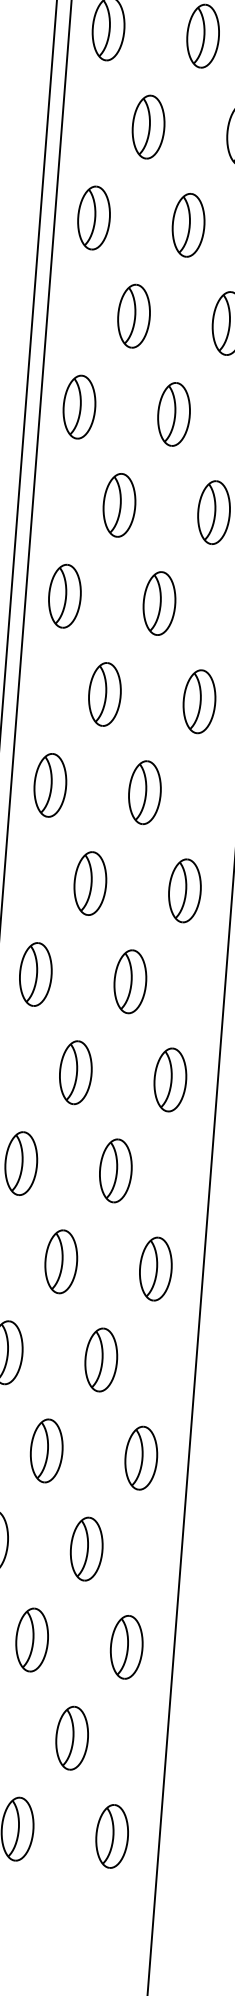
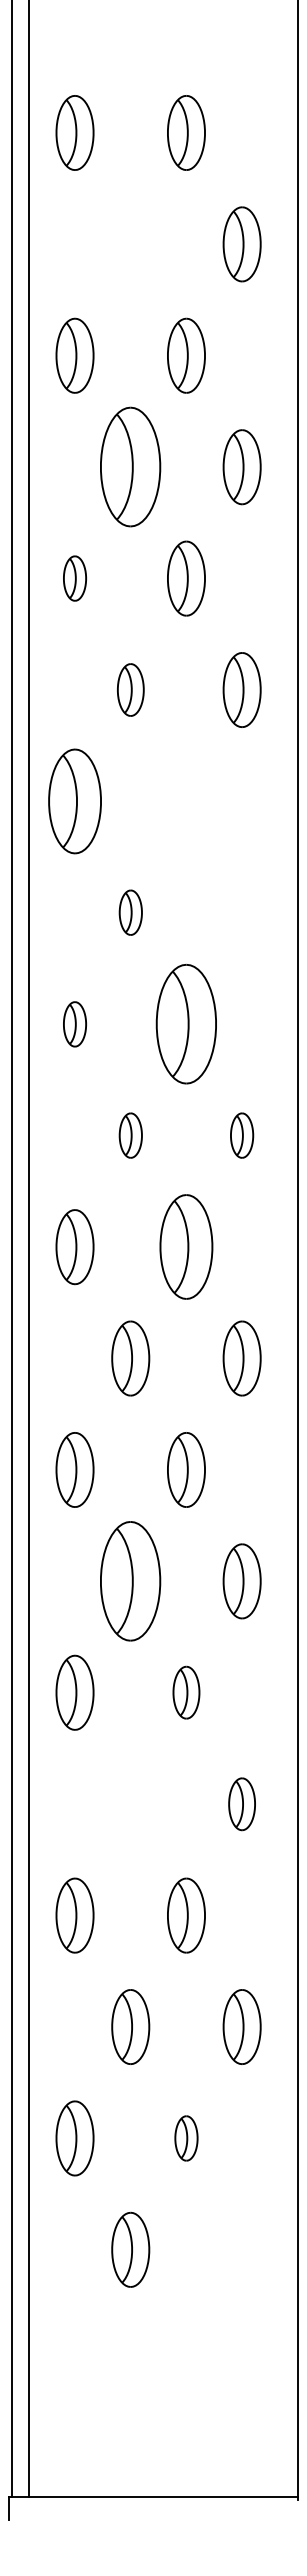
part: (148, 127) -> (130, 244), removed
part: (133, 316) -> (130, 467), size x1.6
part: (79, 407) -> (74, 578), size x0.6
part: (119, 504) -> (130, 689), size x0.7
part: (64, 596) -> (74, 801), size x1.4
part: (159, 603) -> (186, 801), removed
part: (104, 694) -> (130, 912), size x0.6
part: (198, 701) -> (241, 912), removed
part: (49, 785) -> (74, 1024), size x0.6
part: (144, 792) -> (186, 1024), size x1.6
part: (90, 883) -> (130, 1135), size x0.6
part: (184, 890) -> (241, 1135), size x0.6
part: (130, 982) -> (186, 1247), size x1.4
part: (61, 1261) -> (130, 1581), size x1.6
part: (101, 1359) -> (186, 1692), size x0.7
part: (46, 1451) -> (130, 1804), removed
part: (140, 1458) -> (241, 1804), size x0.7
part: (72, 1738) -> (186, 2138), size x0.6
part: (111, 1836) -> (241, 2249), removed

